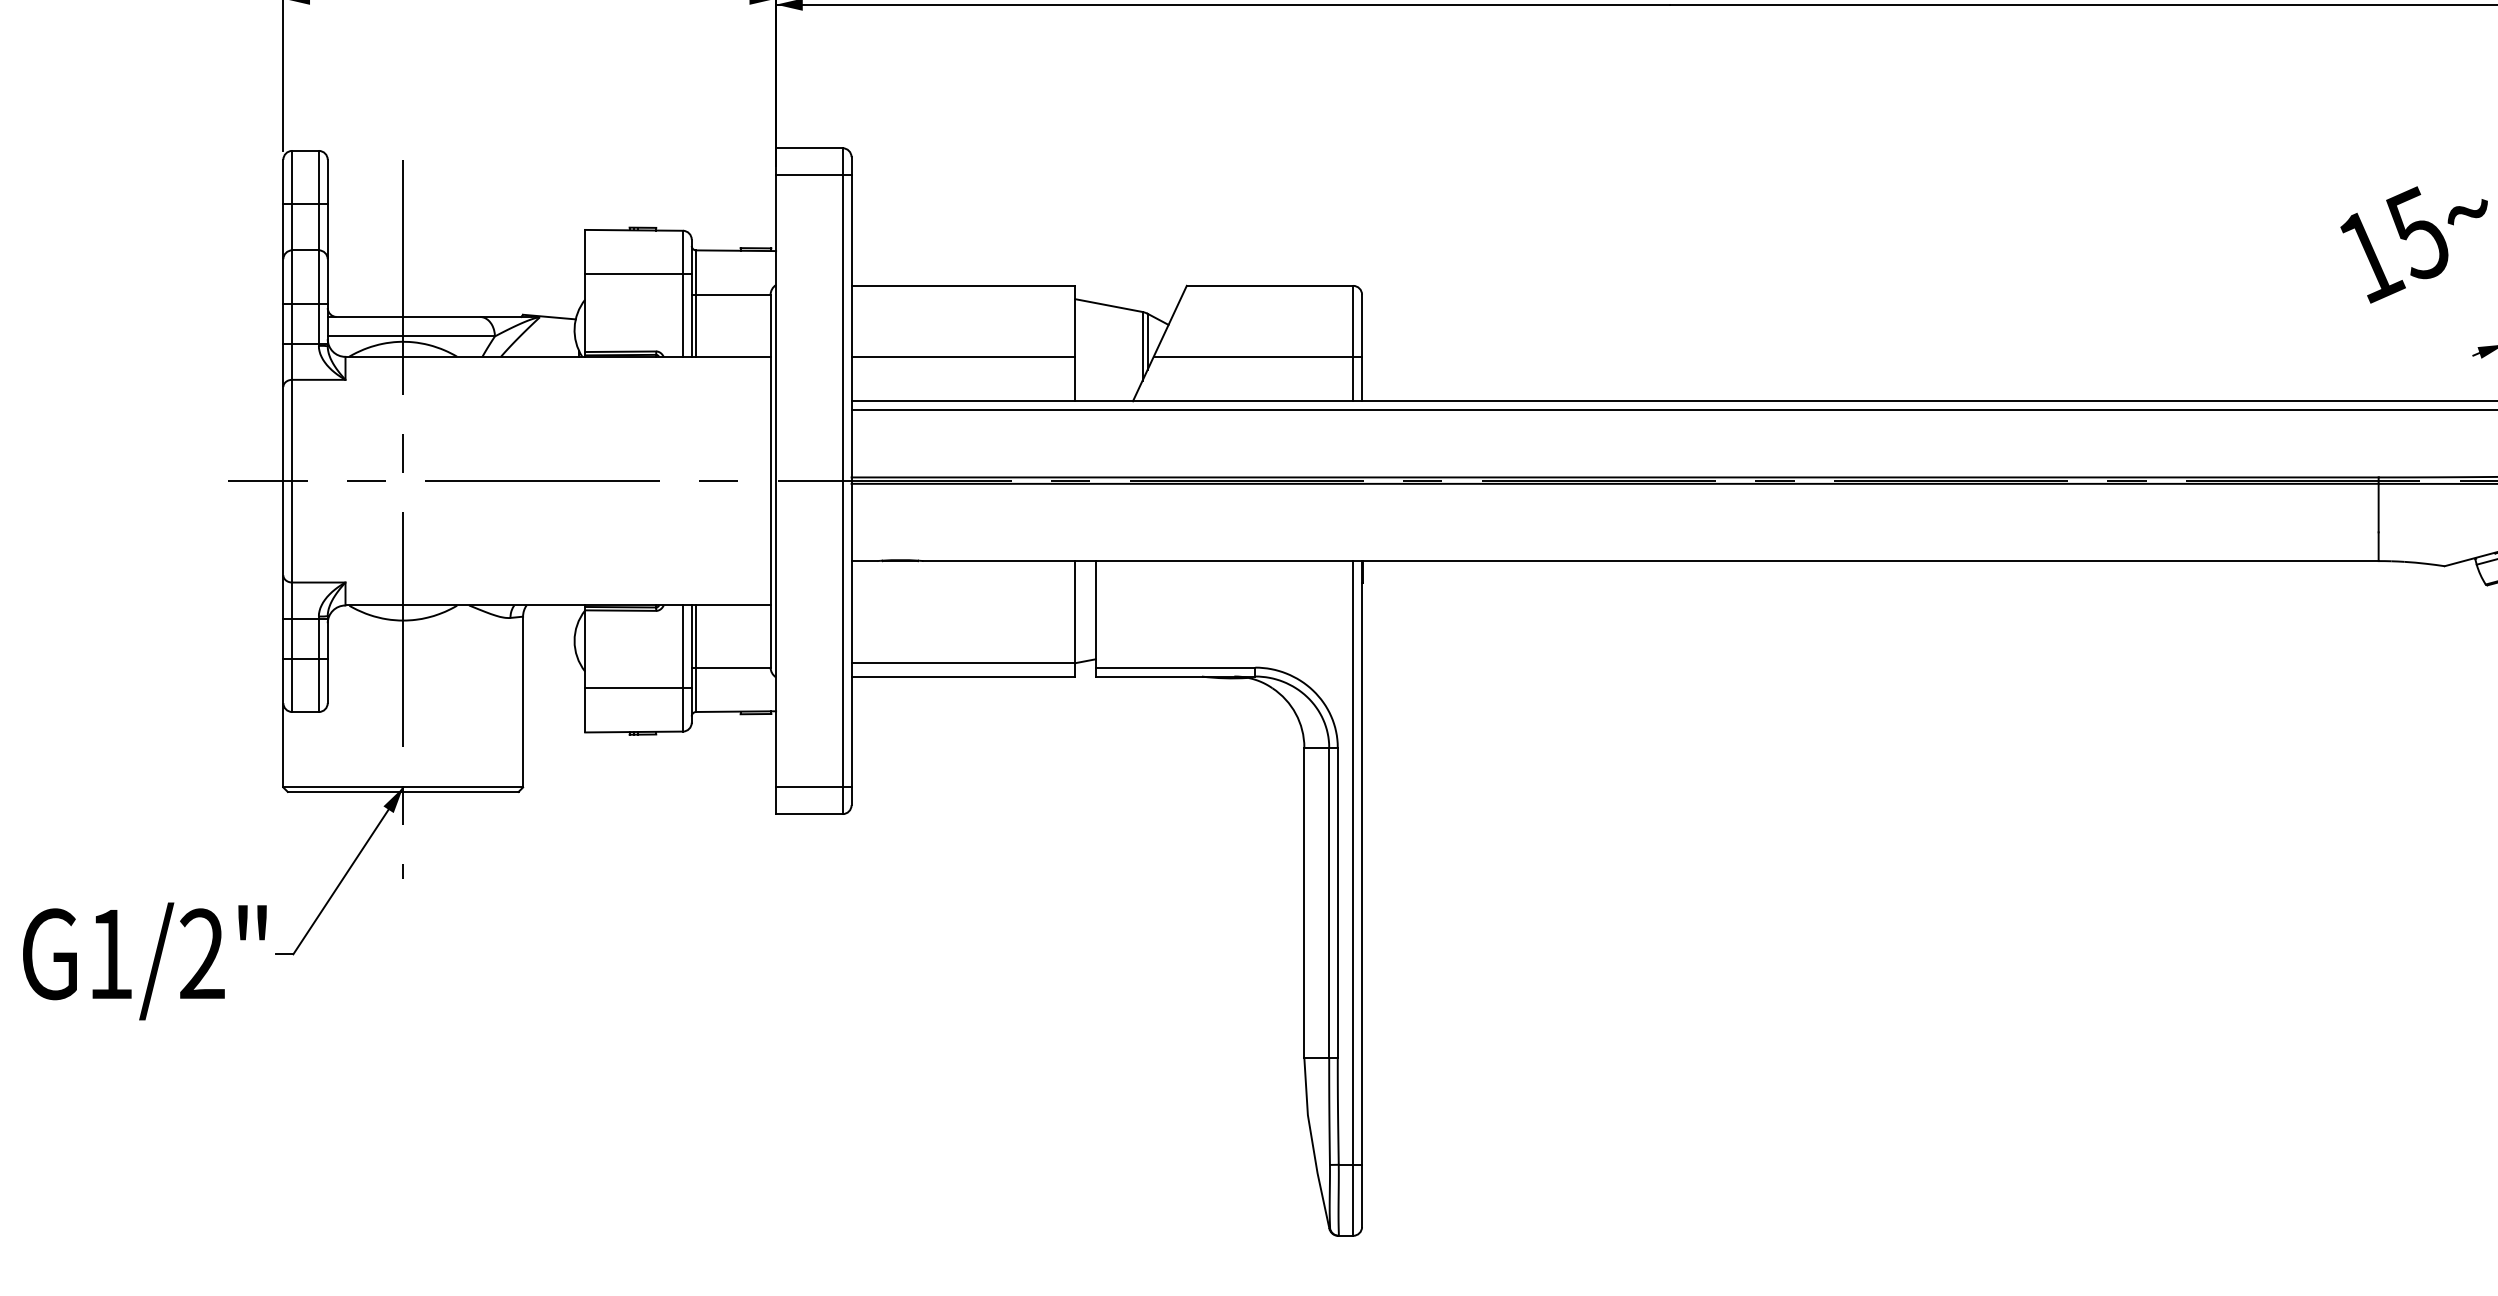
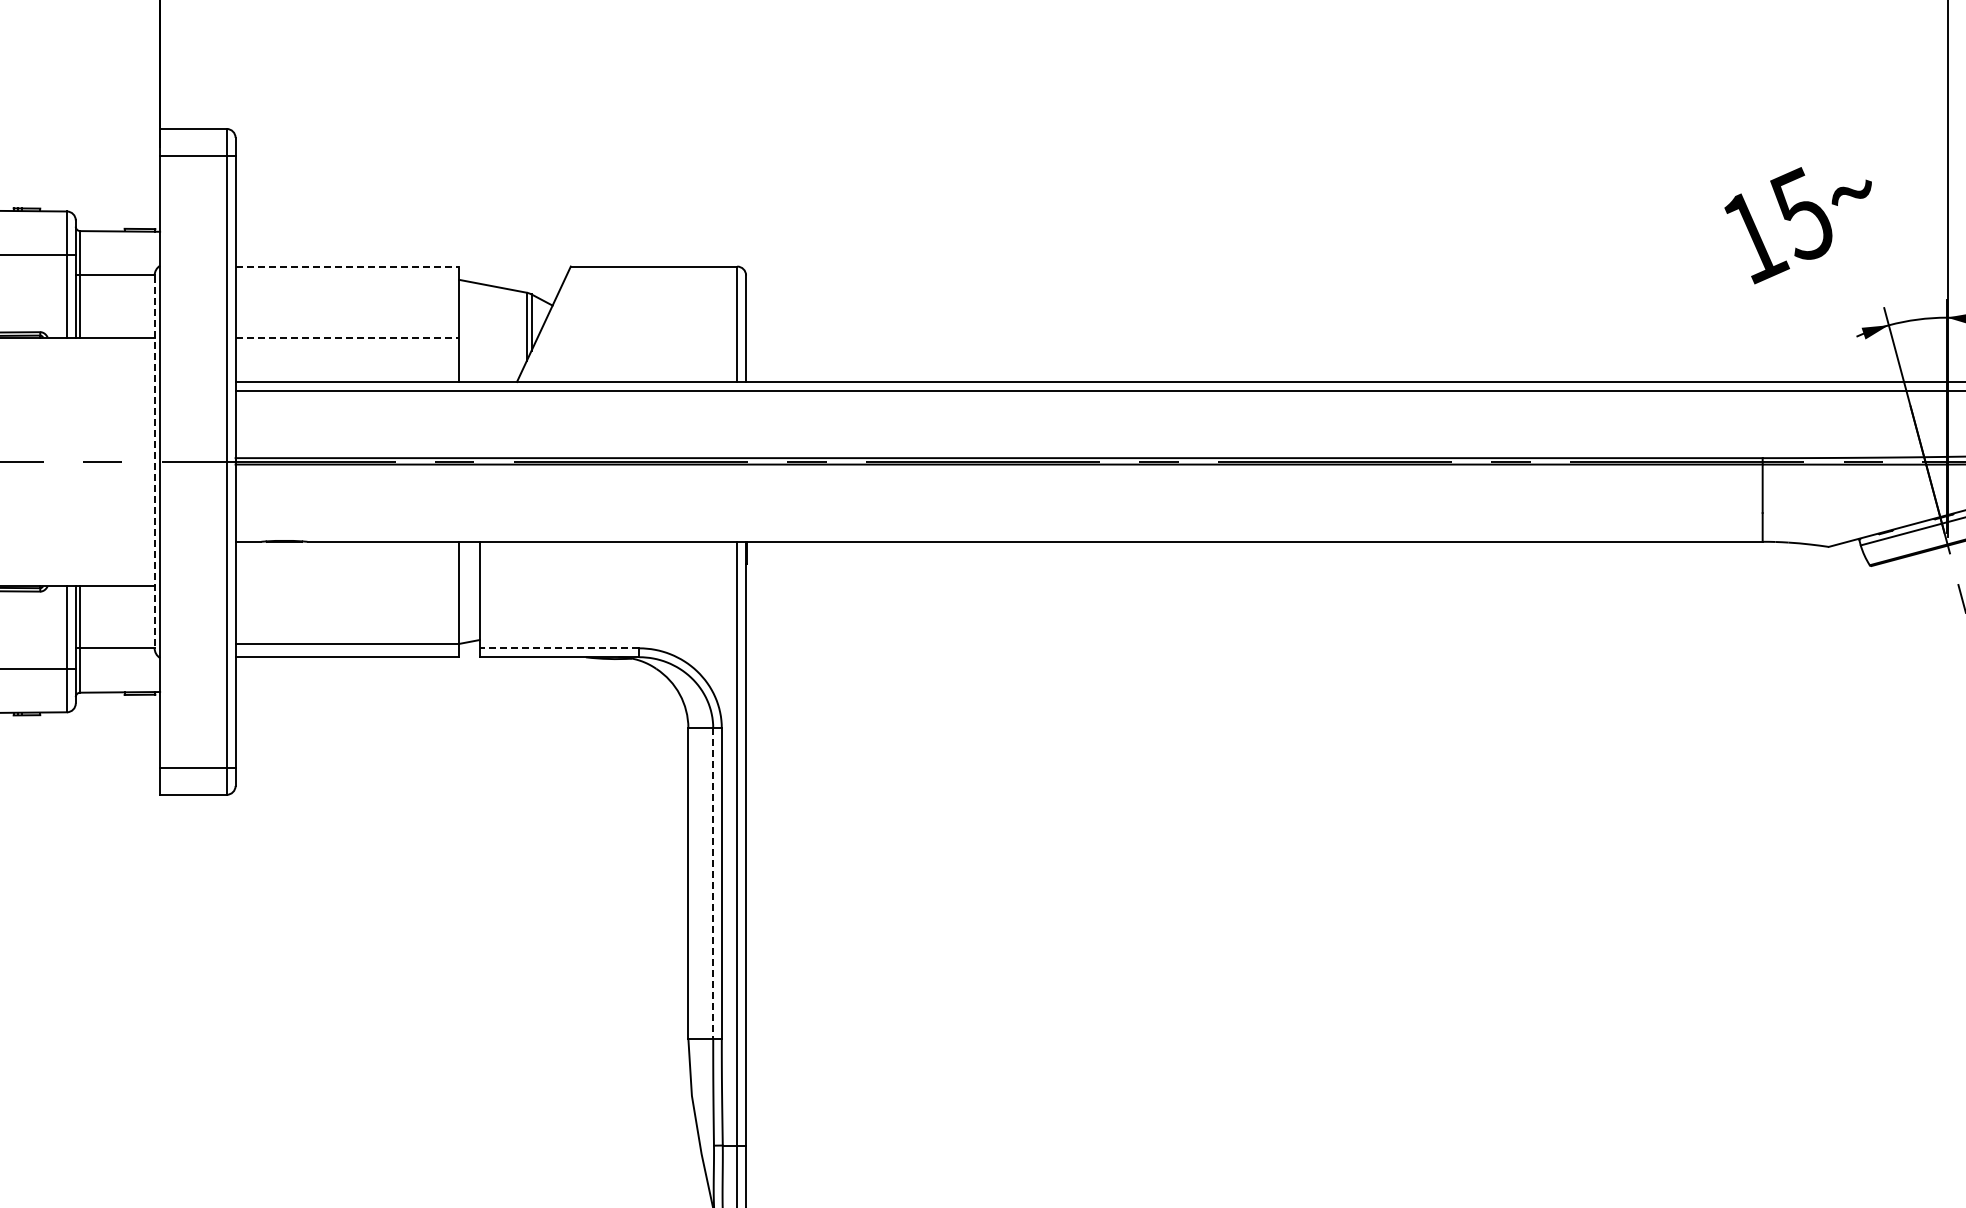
line: (963, 285) -> (347, 266), solid -> dashed
line: (963, 356) -> (347, 337), solid -> dashed
line: (1257, 356) -> (641, 337), removed
line: (770, 481) -> (154, 462), solid -> dashed
line: (1175, 667) -> (559, 648), solid -> dashed
line: (1329, 903) -> (713, 884), solid -> dashed

